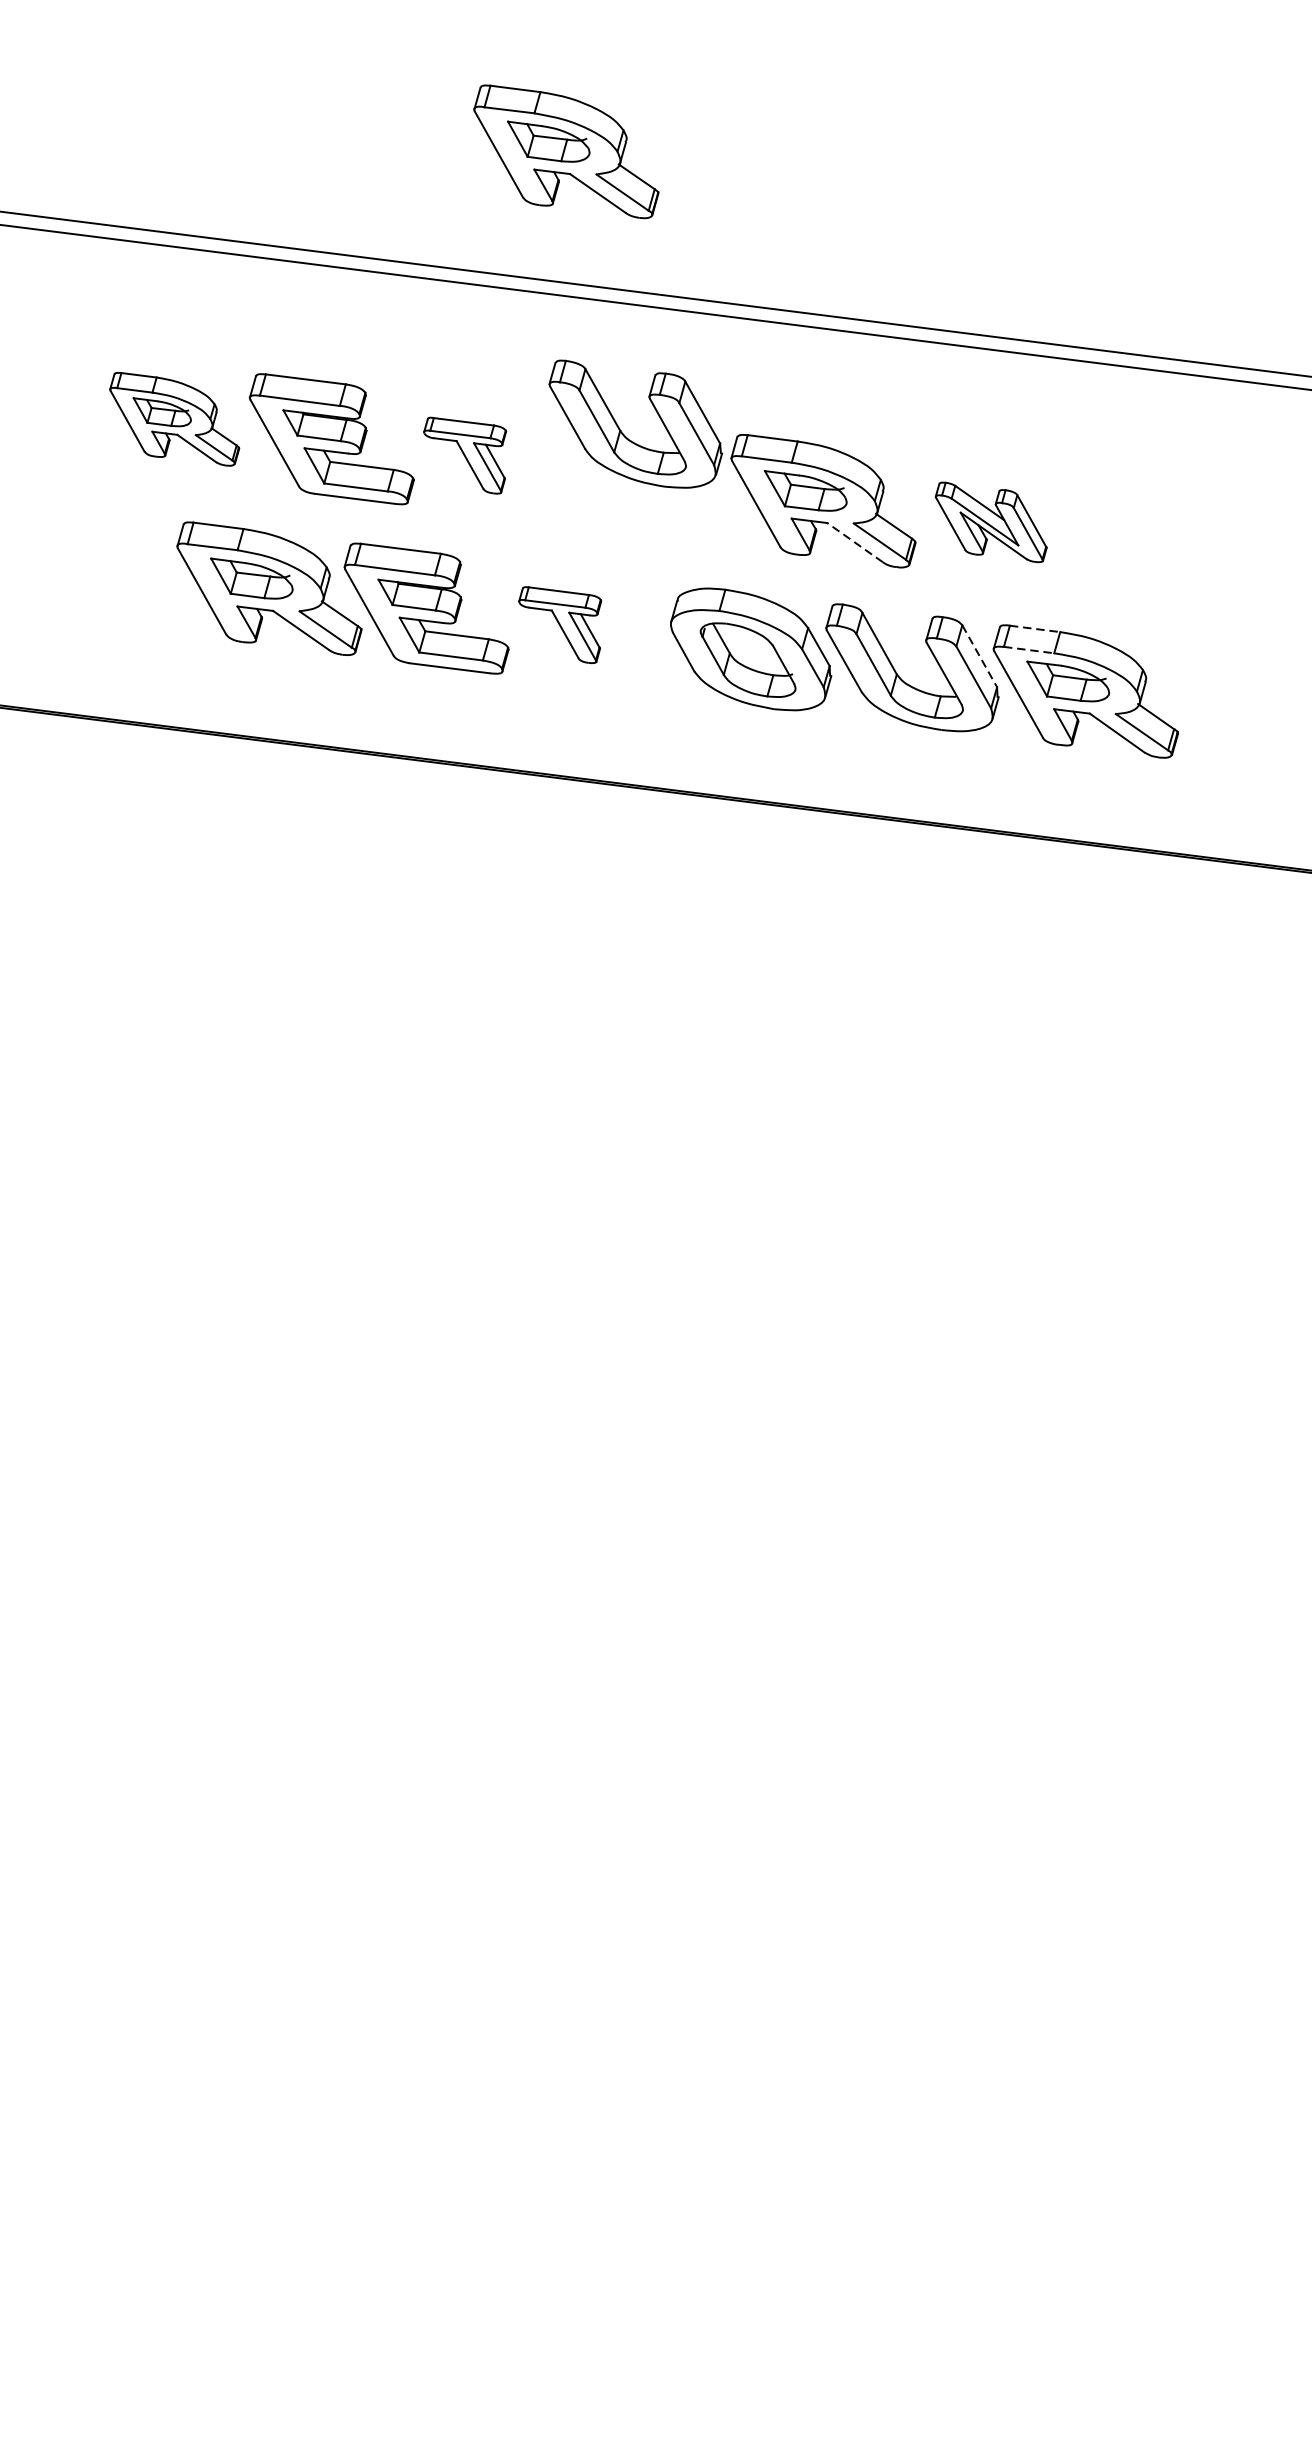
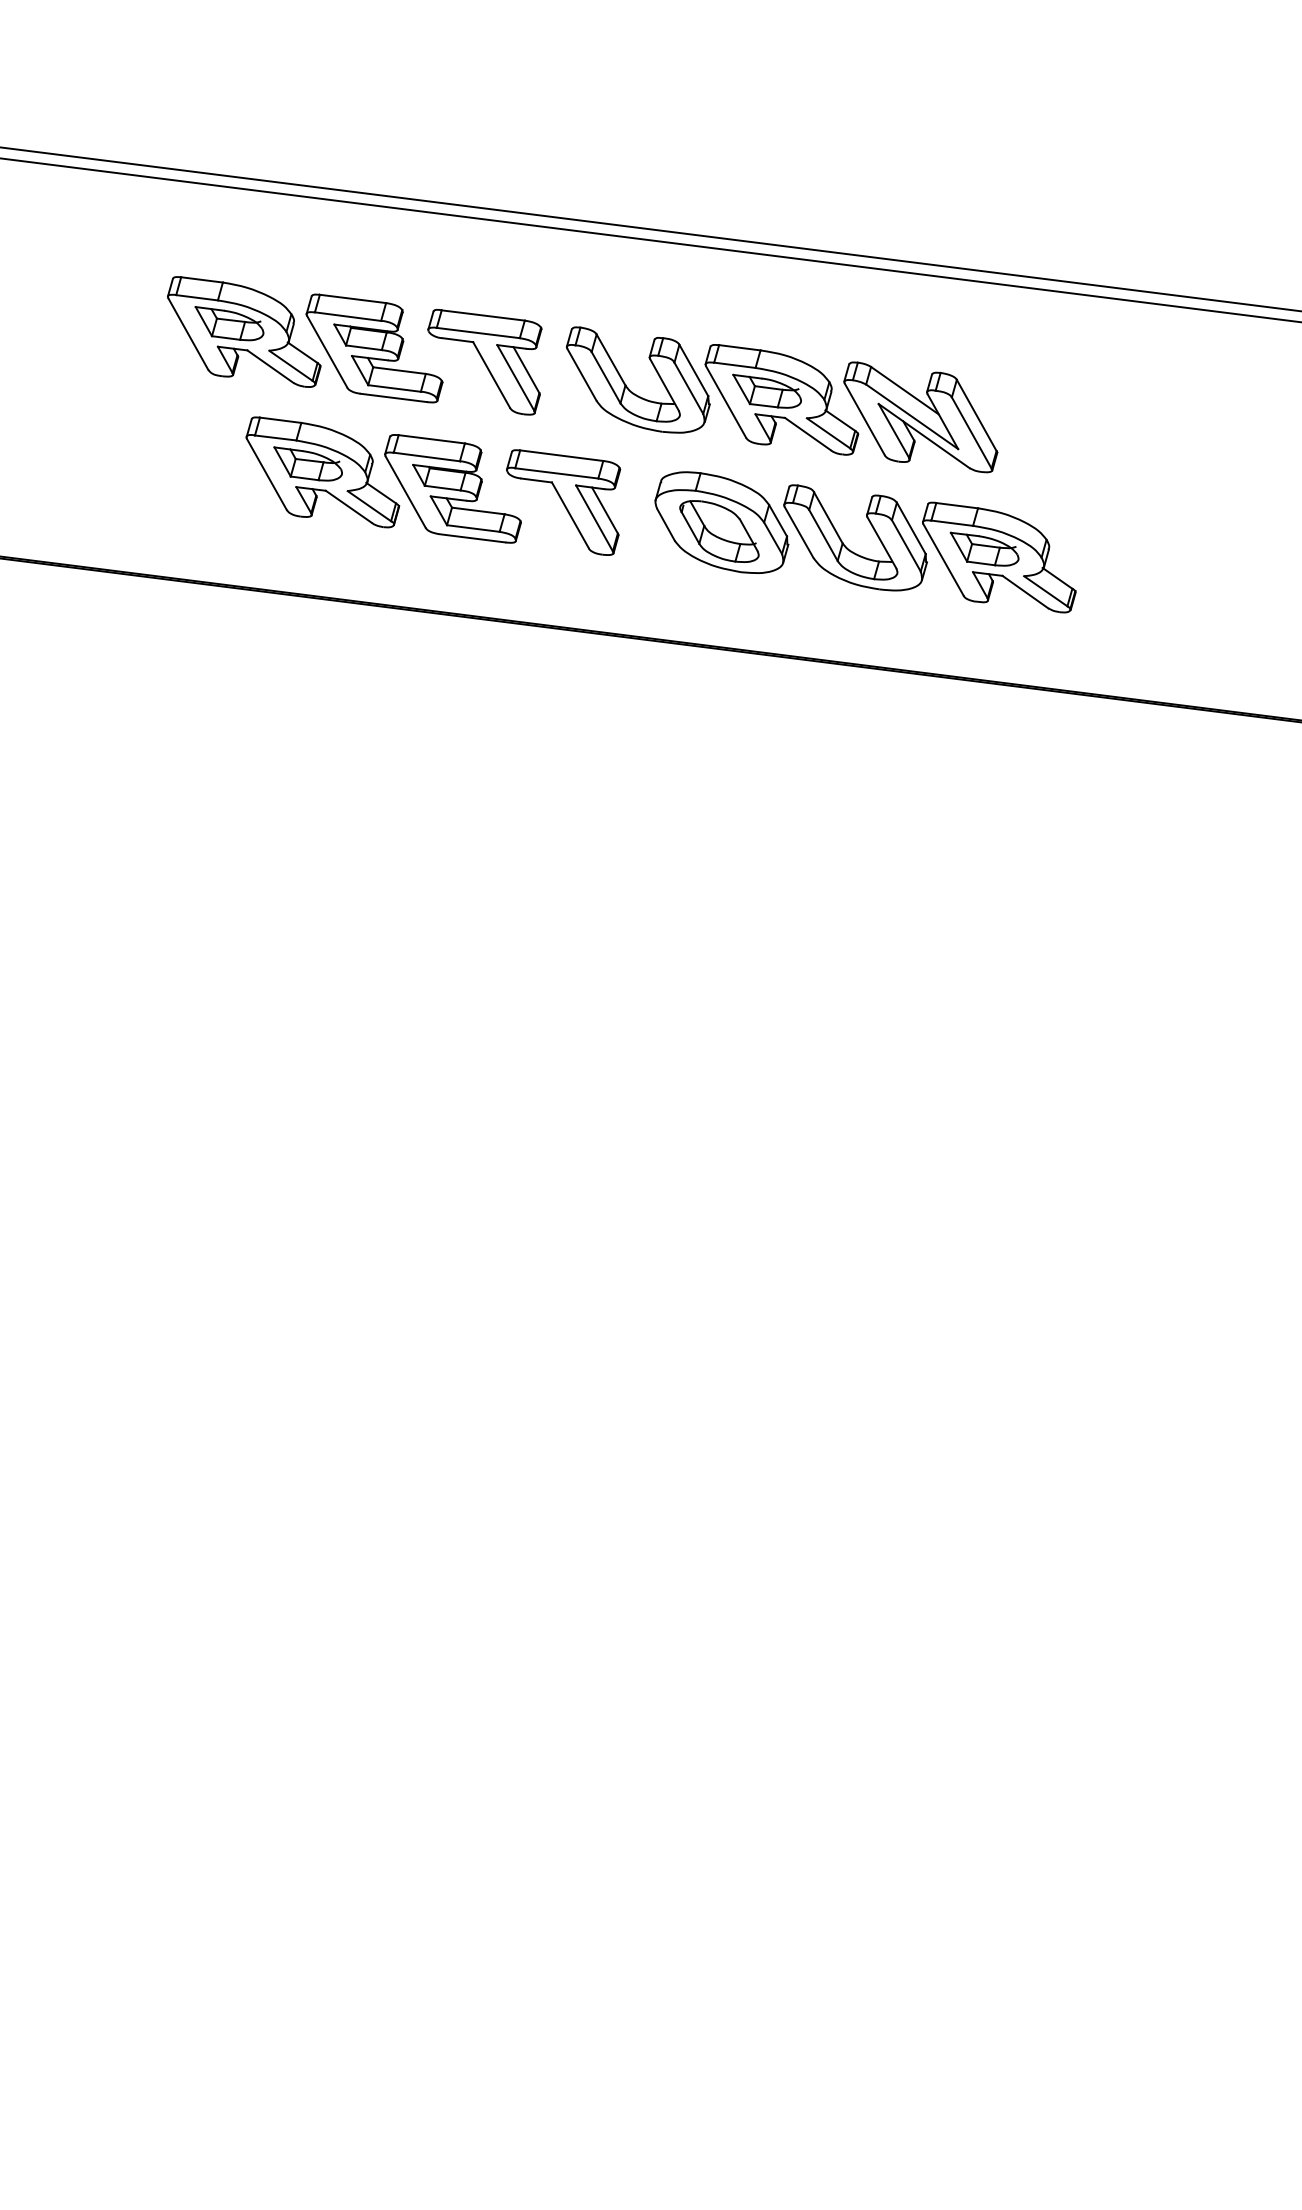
part: (565, 151) -> (568, 110), removed
part: (174, 418) -> (244, 331), size x1.43
part: (623, 433) -> (628, 387), moved
part: (464, 454) -> (484, 361), size x1.67
part: (990, 522) -> (920, 417), size x1.67
line: (854, 541) -> (807, 433), dashed -> solid
part: (559, 625) -> (563, 502), size x1.67
line: (1035, 628) -> (957, 505), dashed -> solid
line: (1029, 650) -> (952, 523), dashed -> solid
line: (979, 656) -> (911, 528), dashed -> solid

